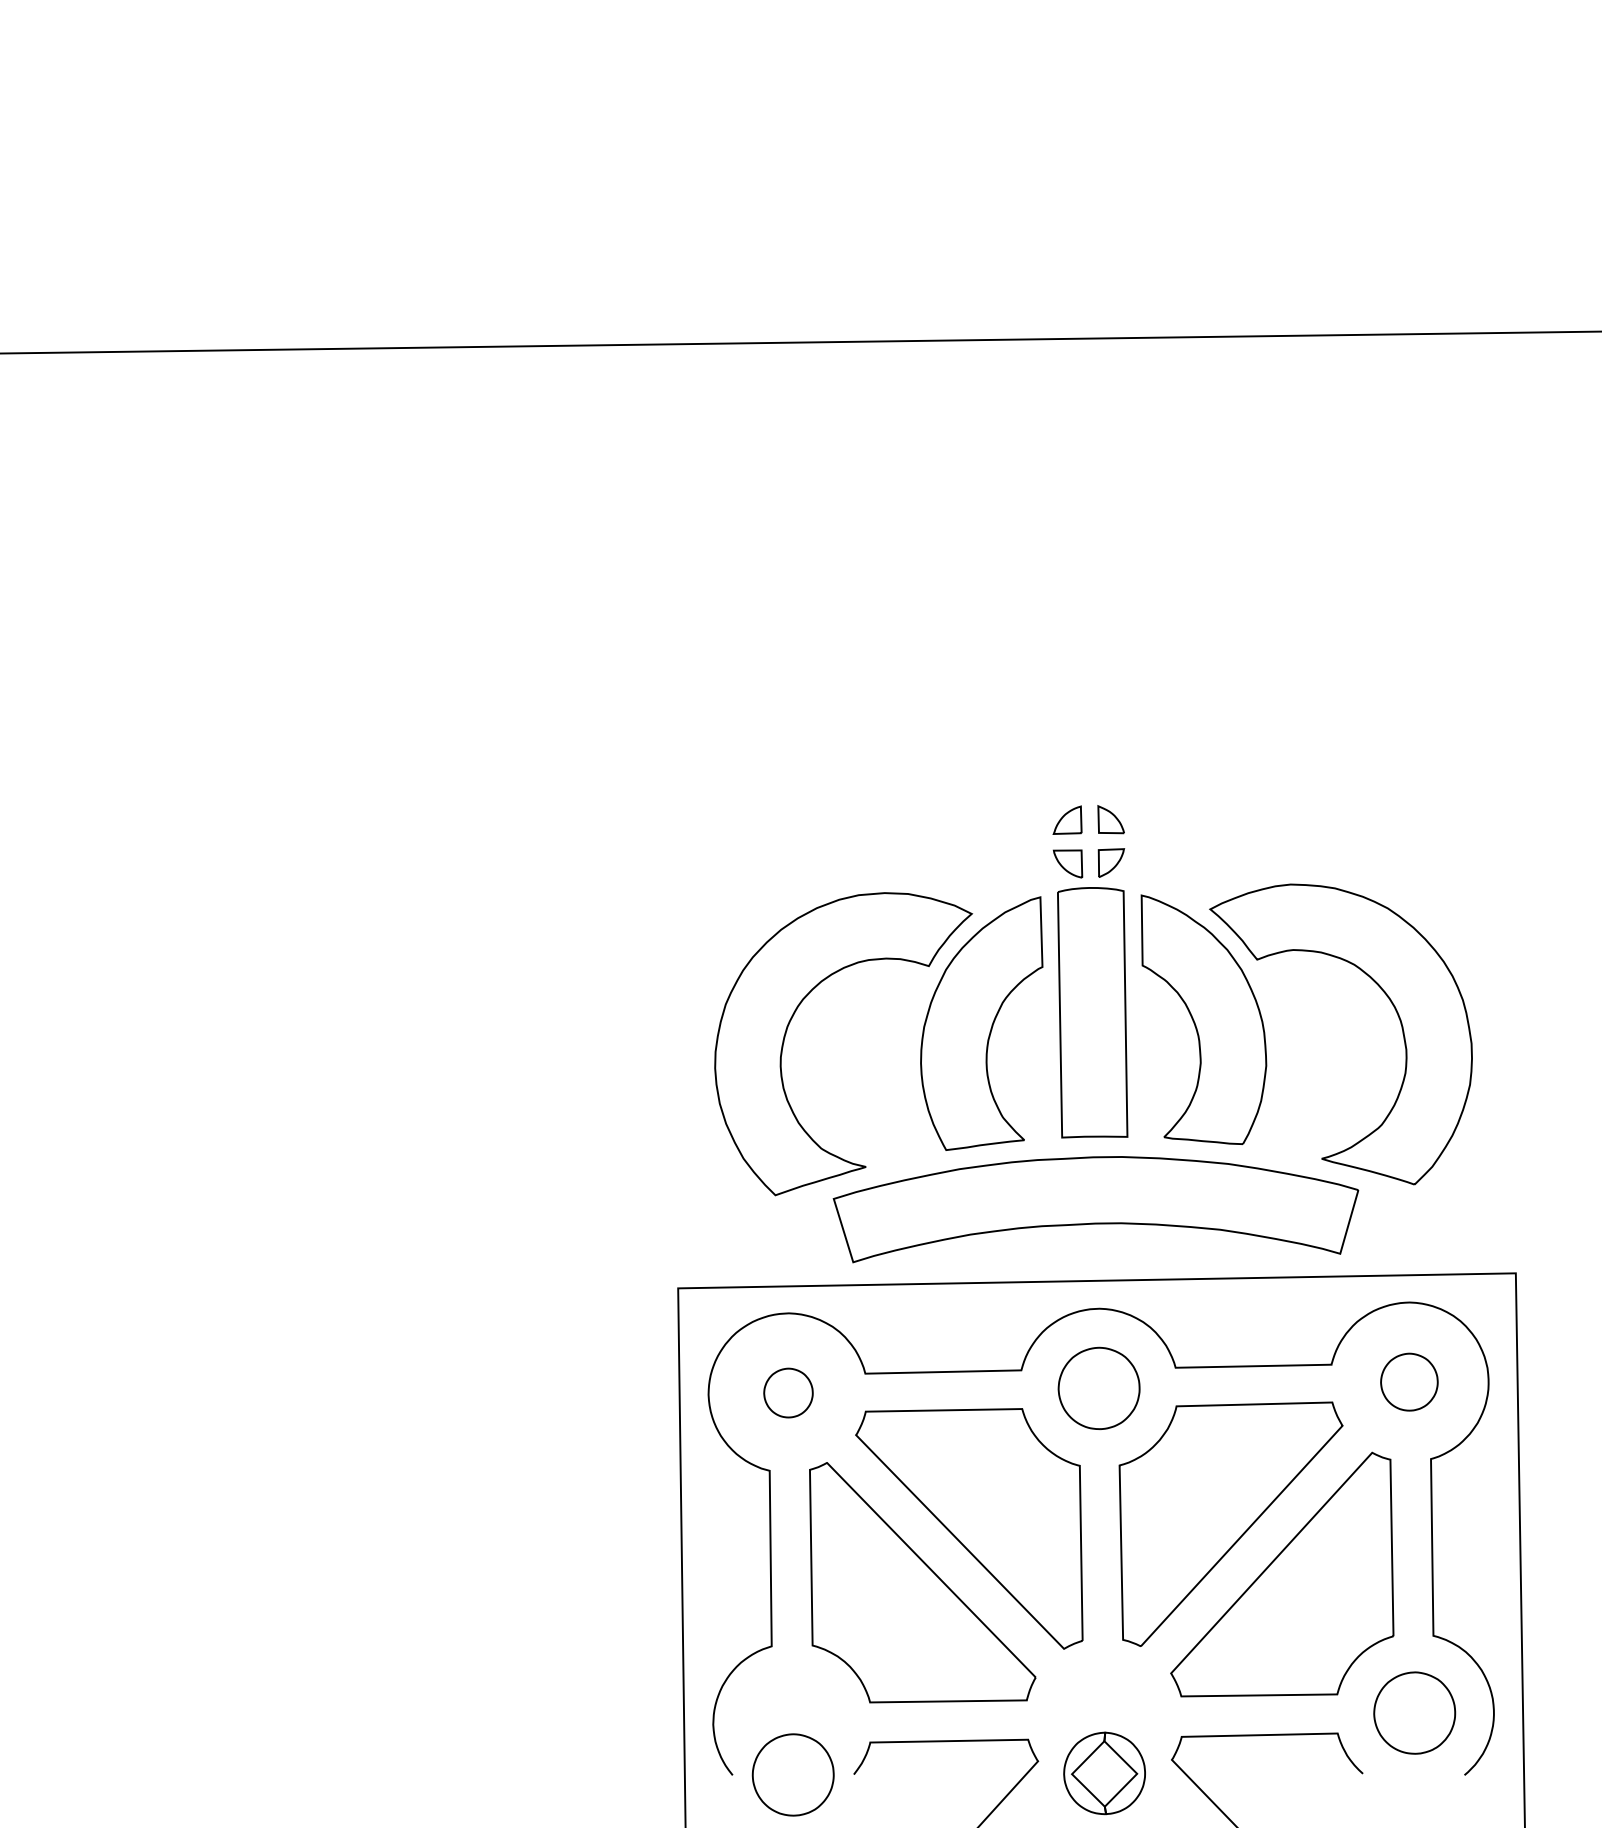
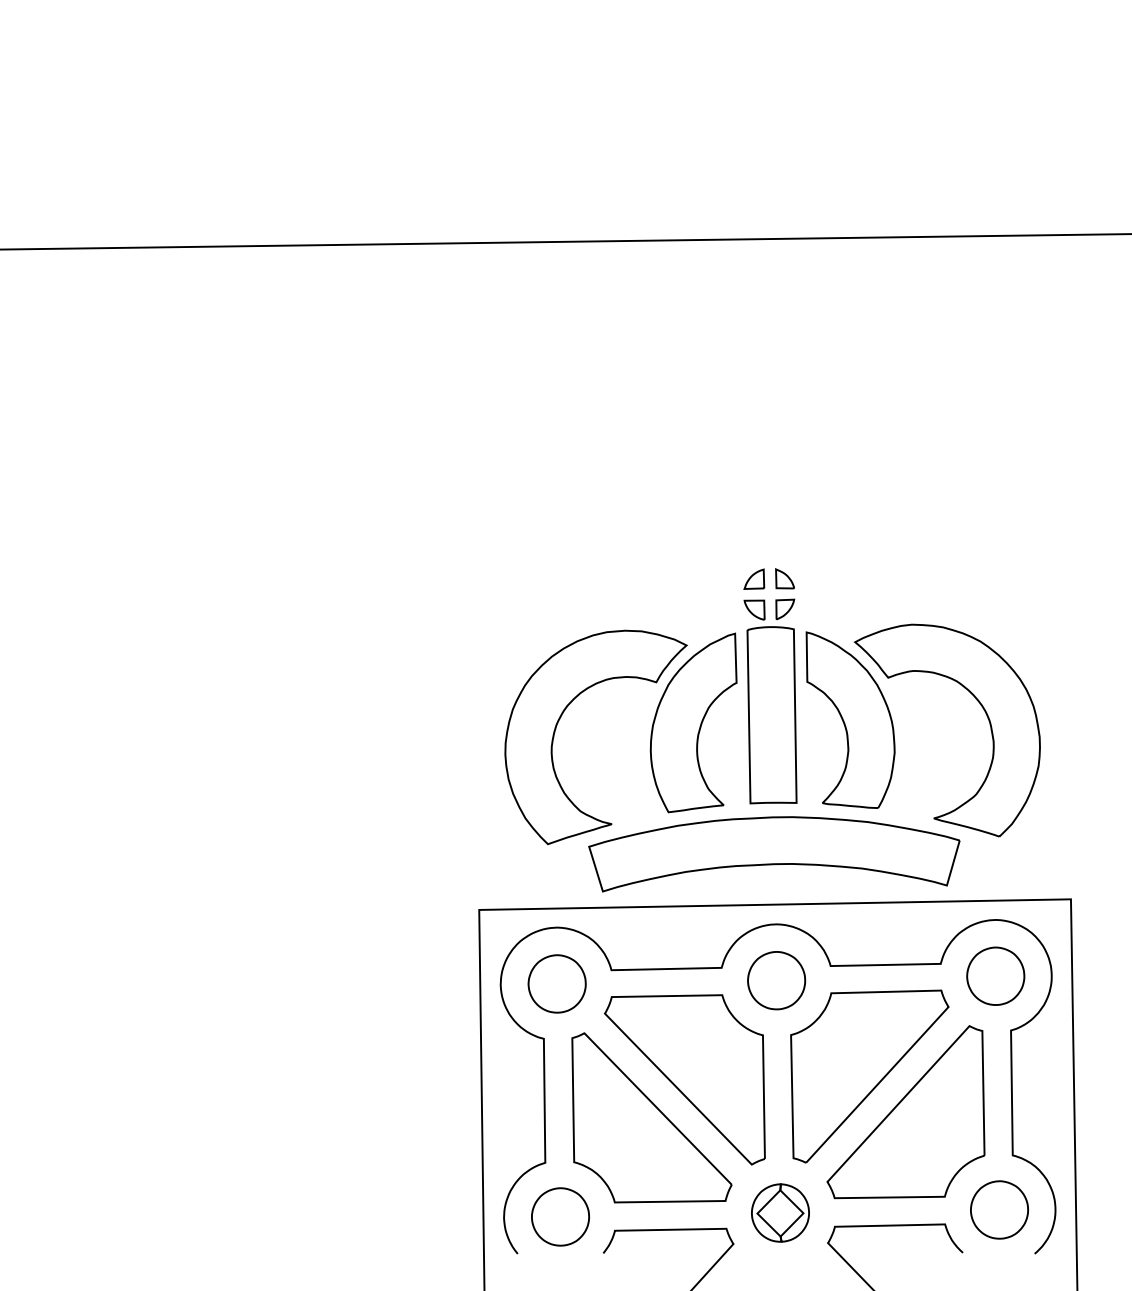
part: (1409, 1381) -> (995, 975), size x1.43
part: (788, 1392) -> (557, 983), size x1.67
part: (1104, 1773) -> (780, 1213), moved
part: (792, 1774) -> (559, 1216), moved

